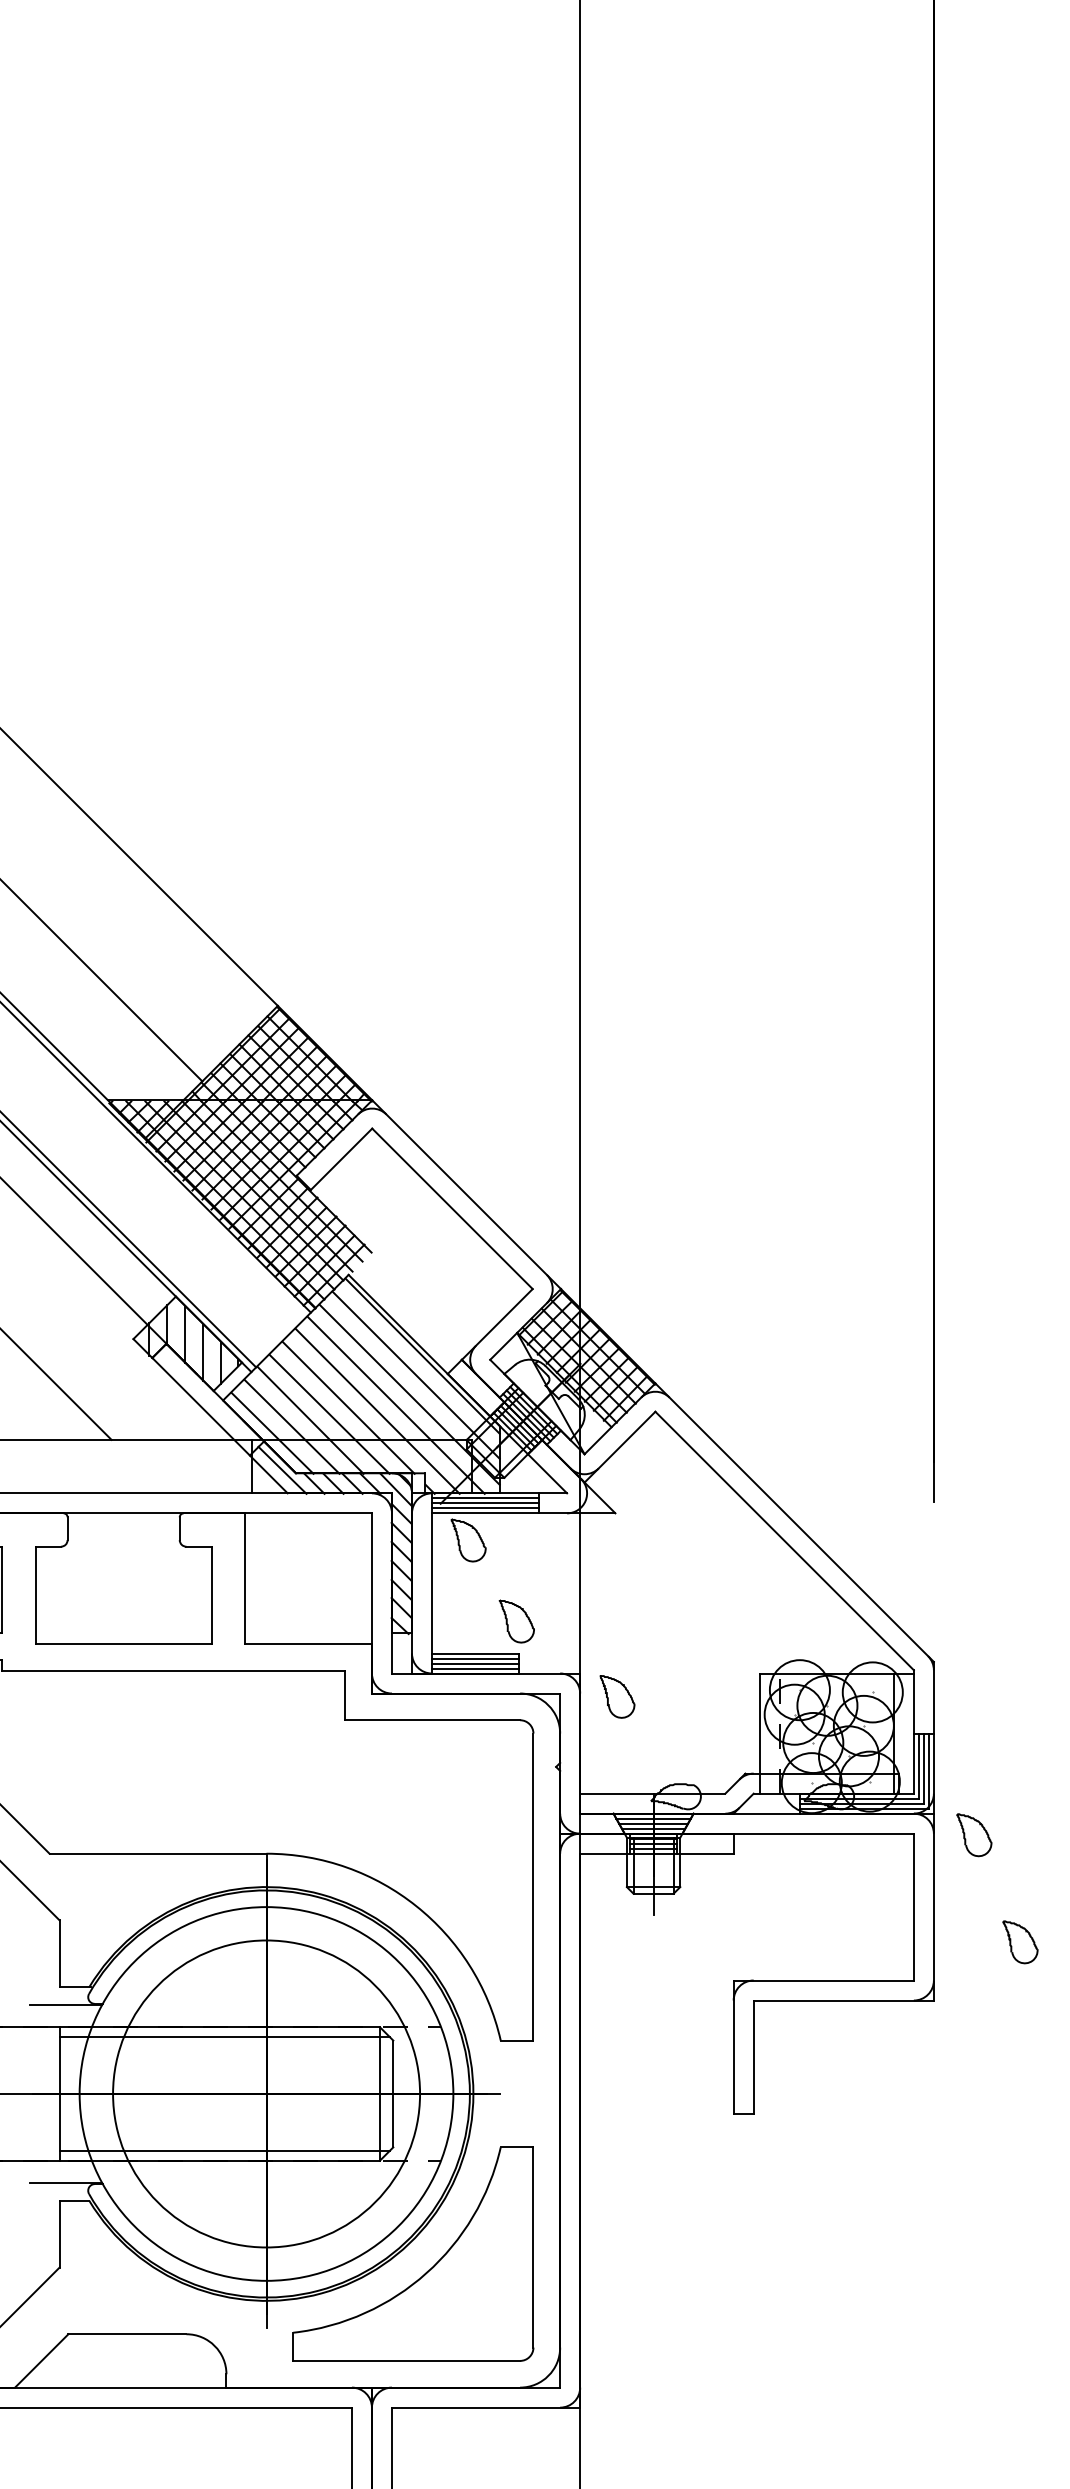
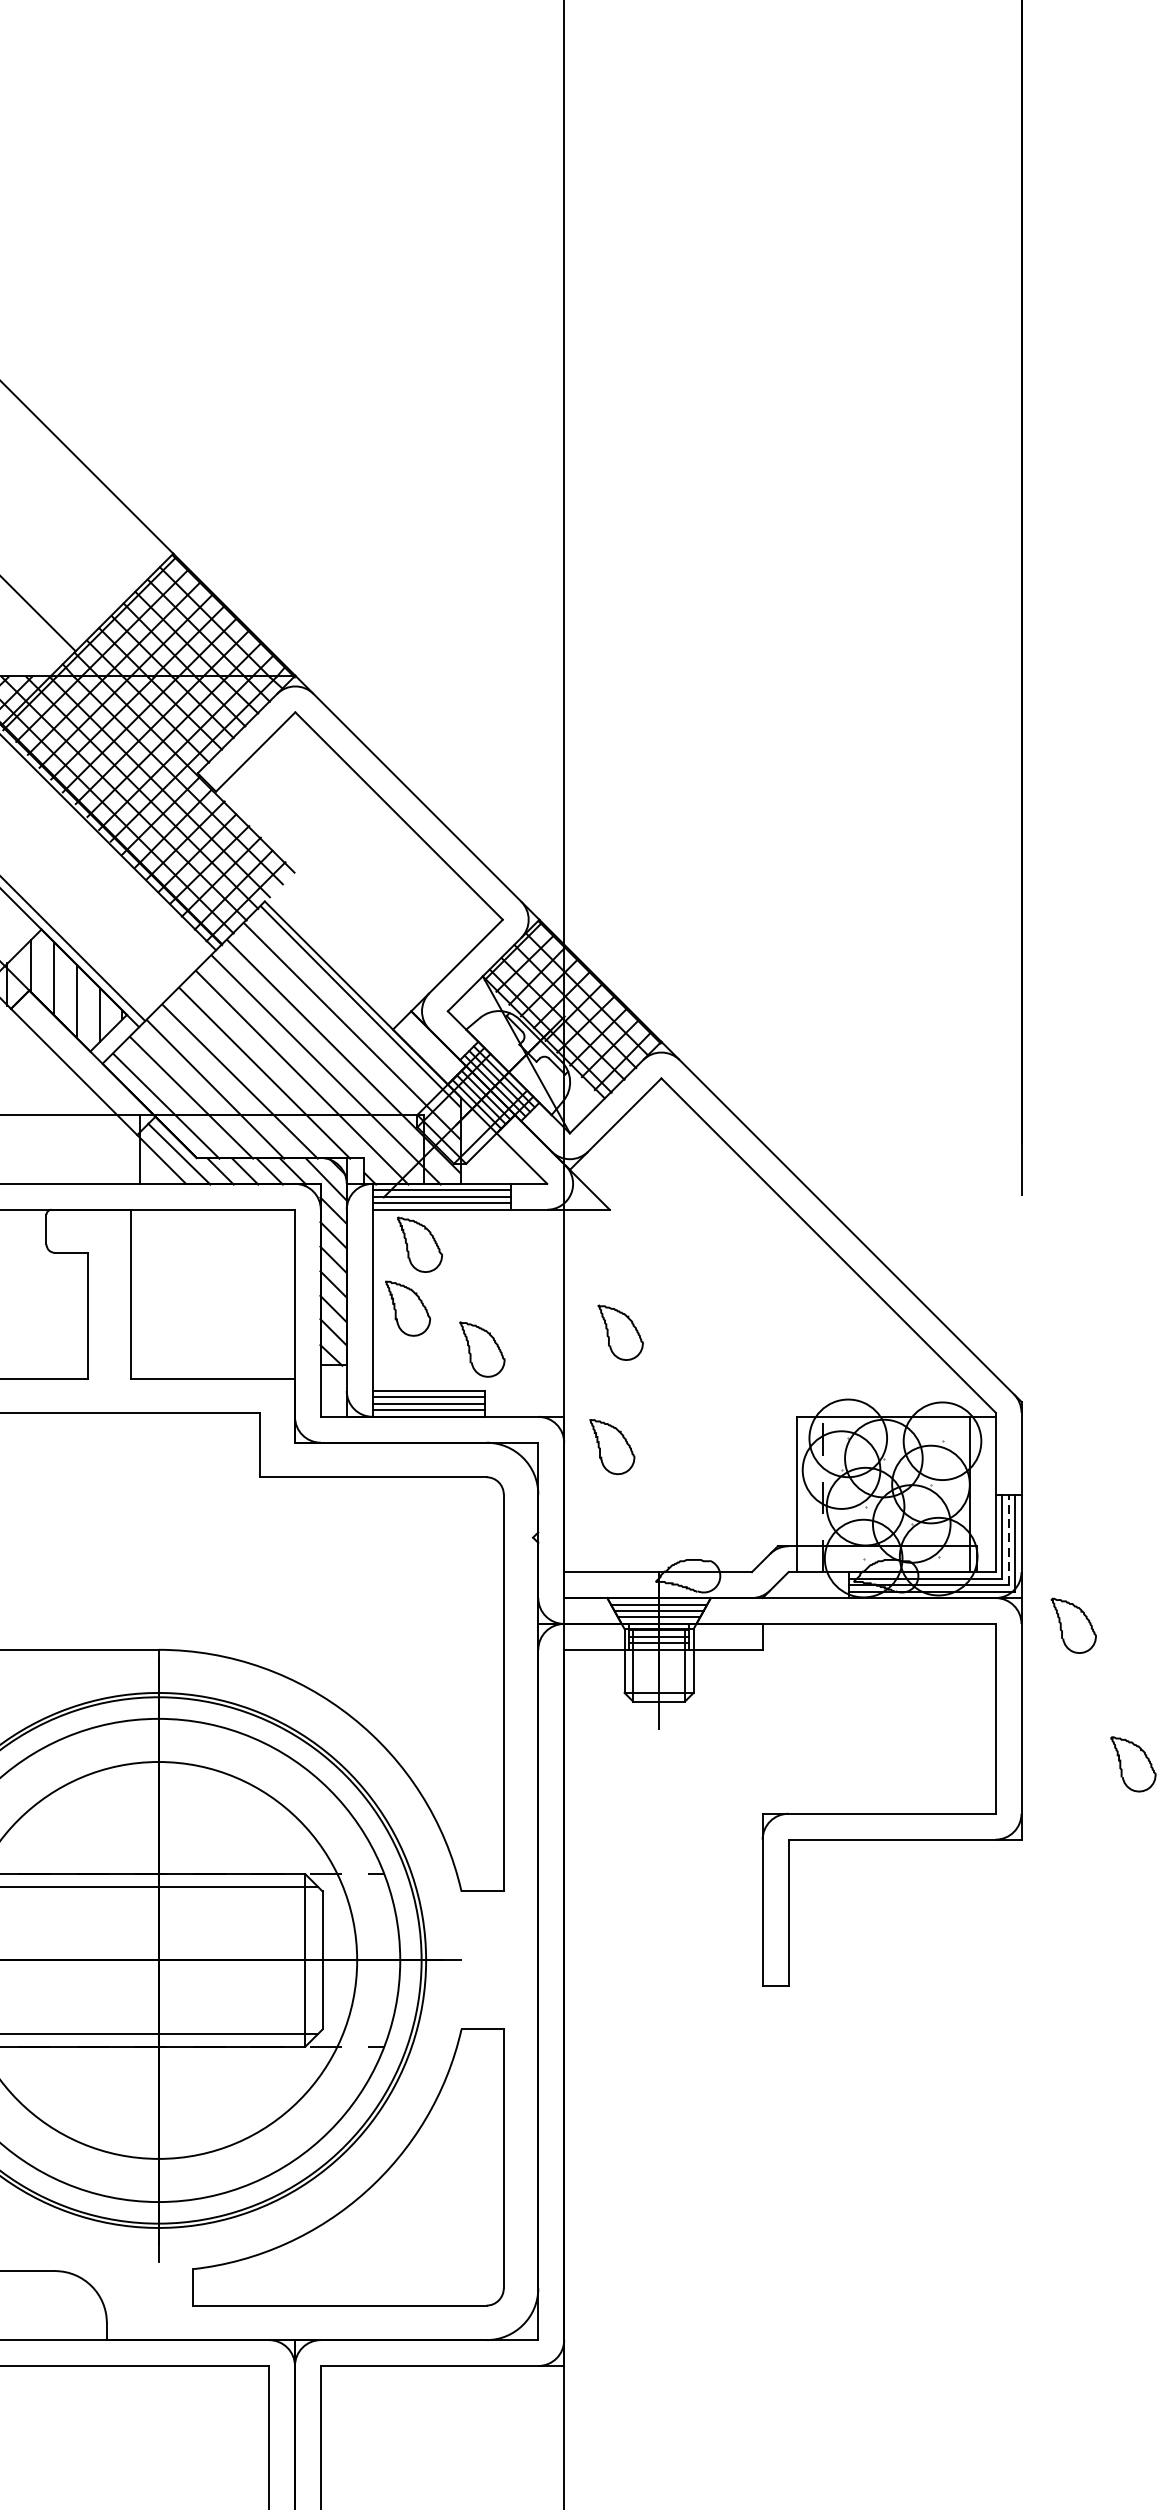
part: (459, 1589) -> (408, 1308), added
part: (623, 1608) -> (620, 1332), added
line: (923, 1768) -> (1008, 1539), solid -> dashed

